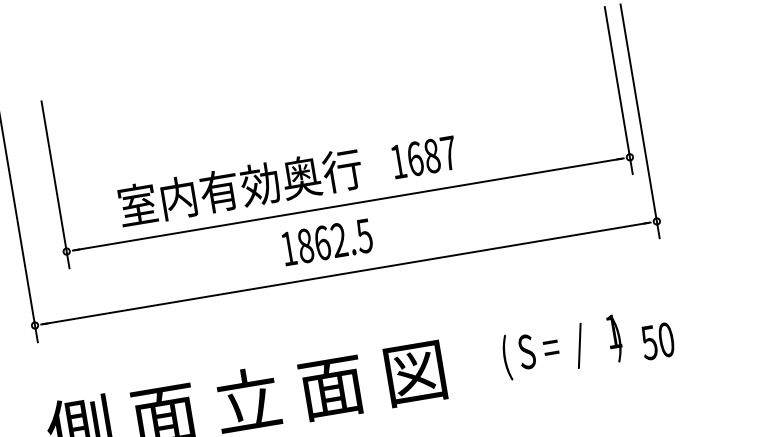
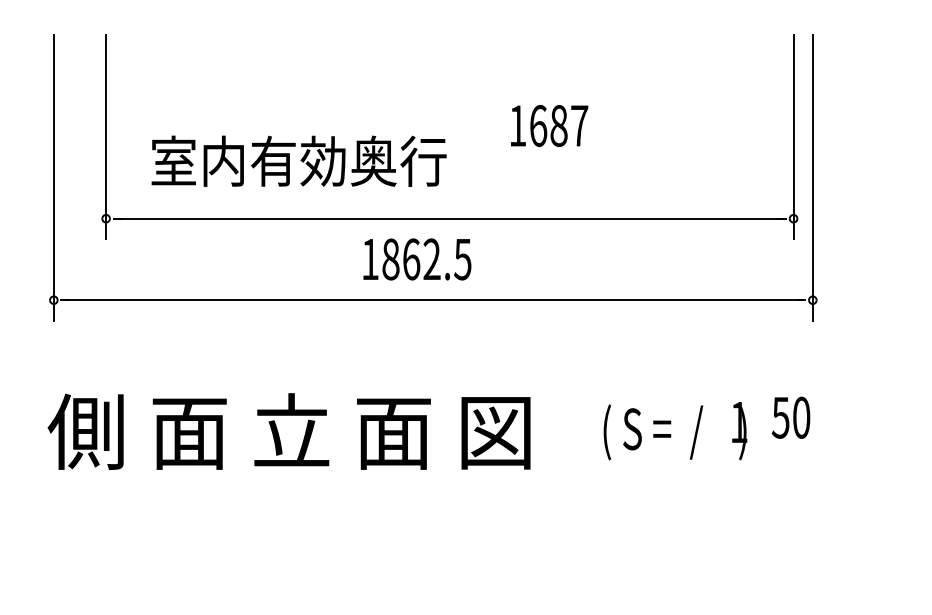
text: (424, 157) -> (549, 125), moved
text: (239, 187) -> (298, 160), moved
text: (657, 341) -> (790, 417), moved

